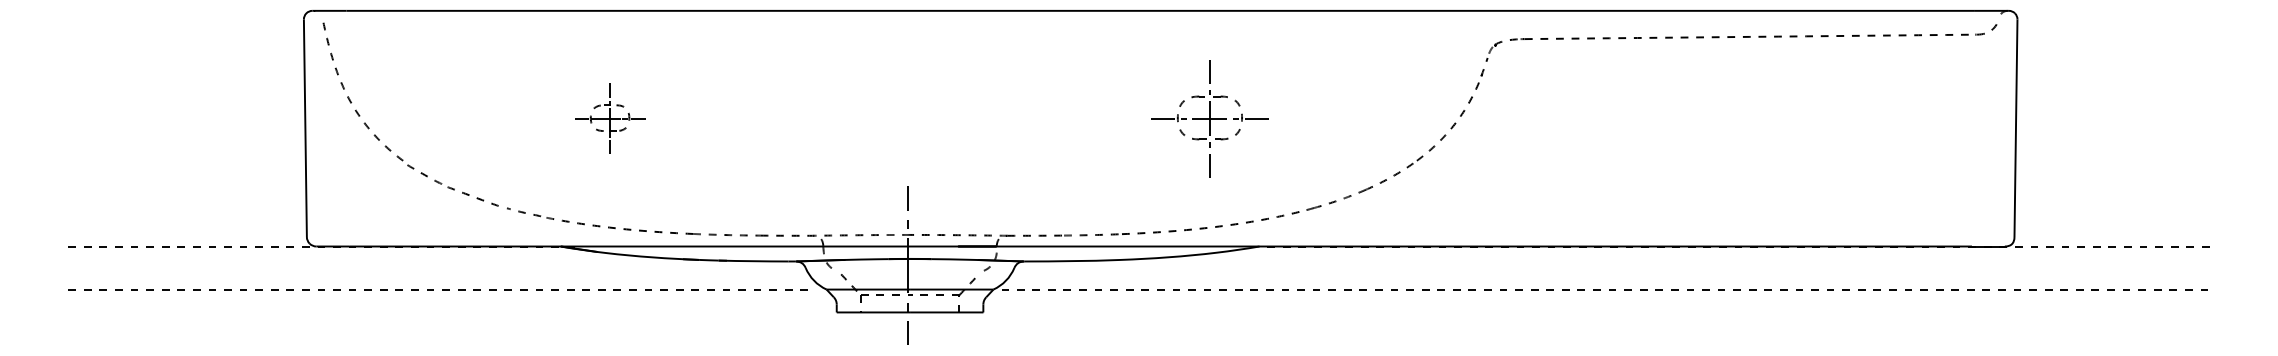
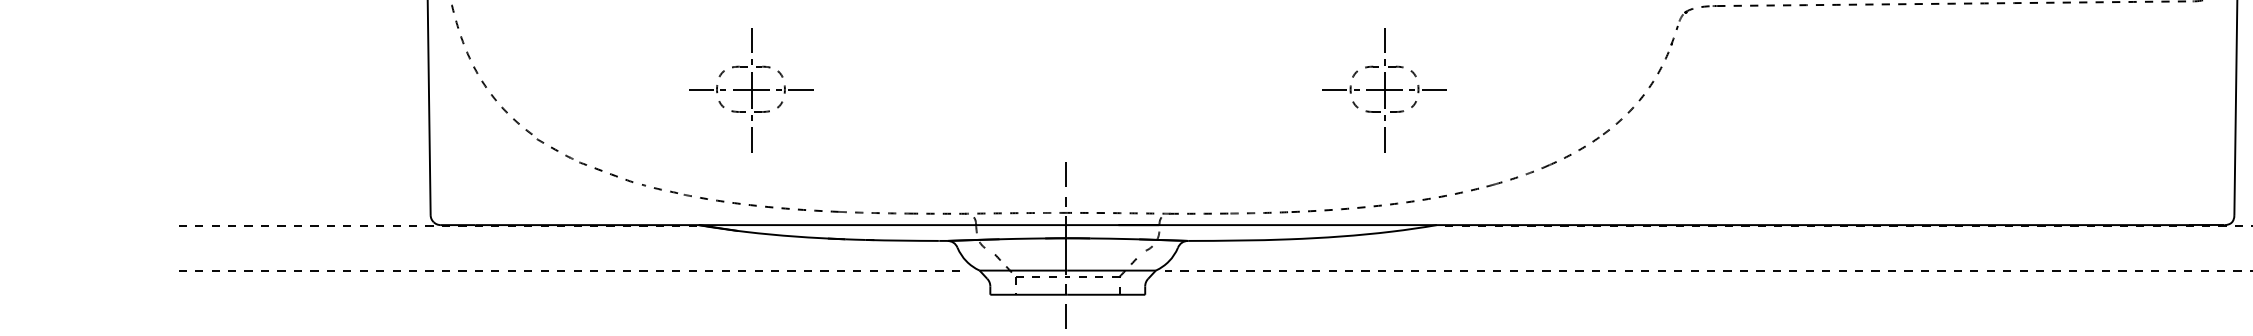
part: (609, 118) -> (750, 89), size x1.67

